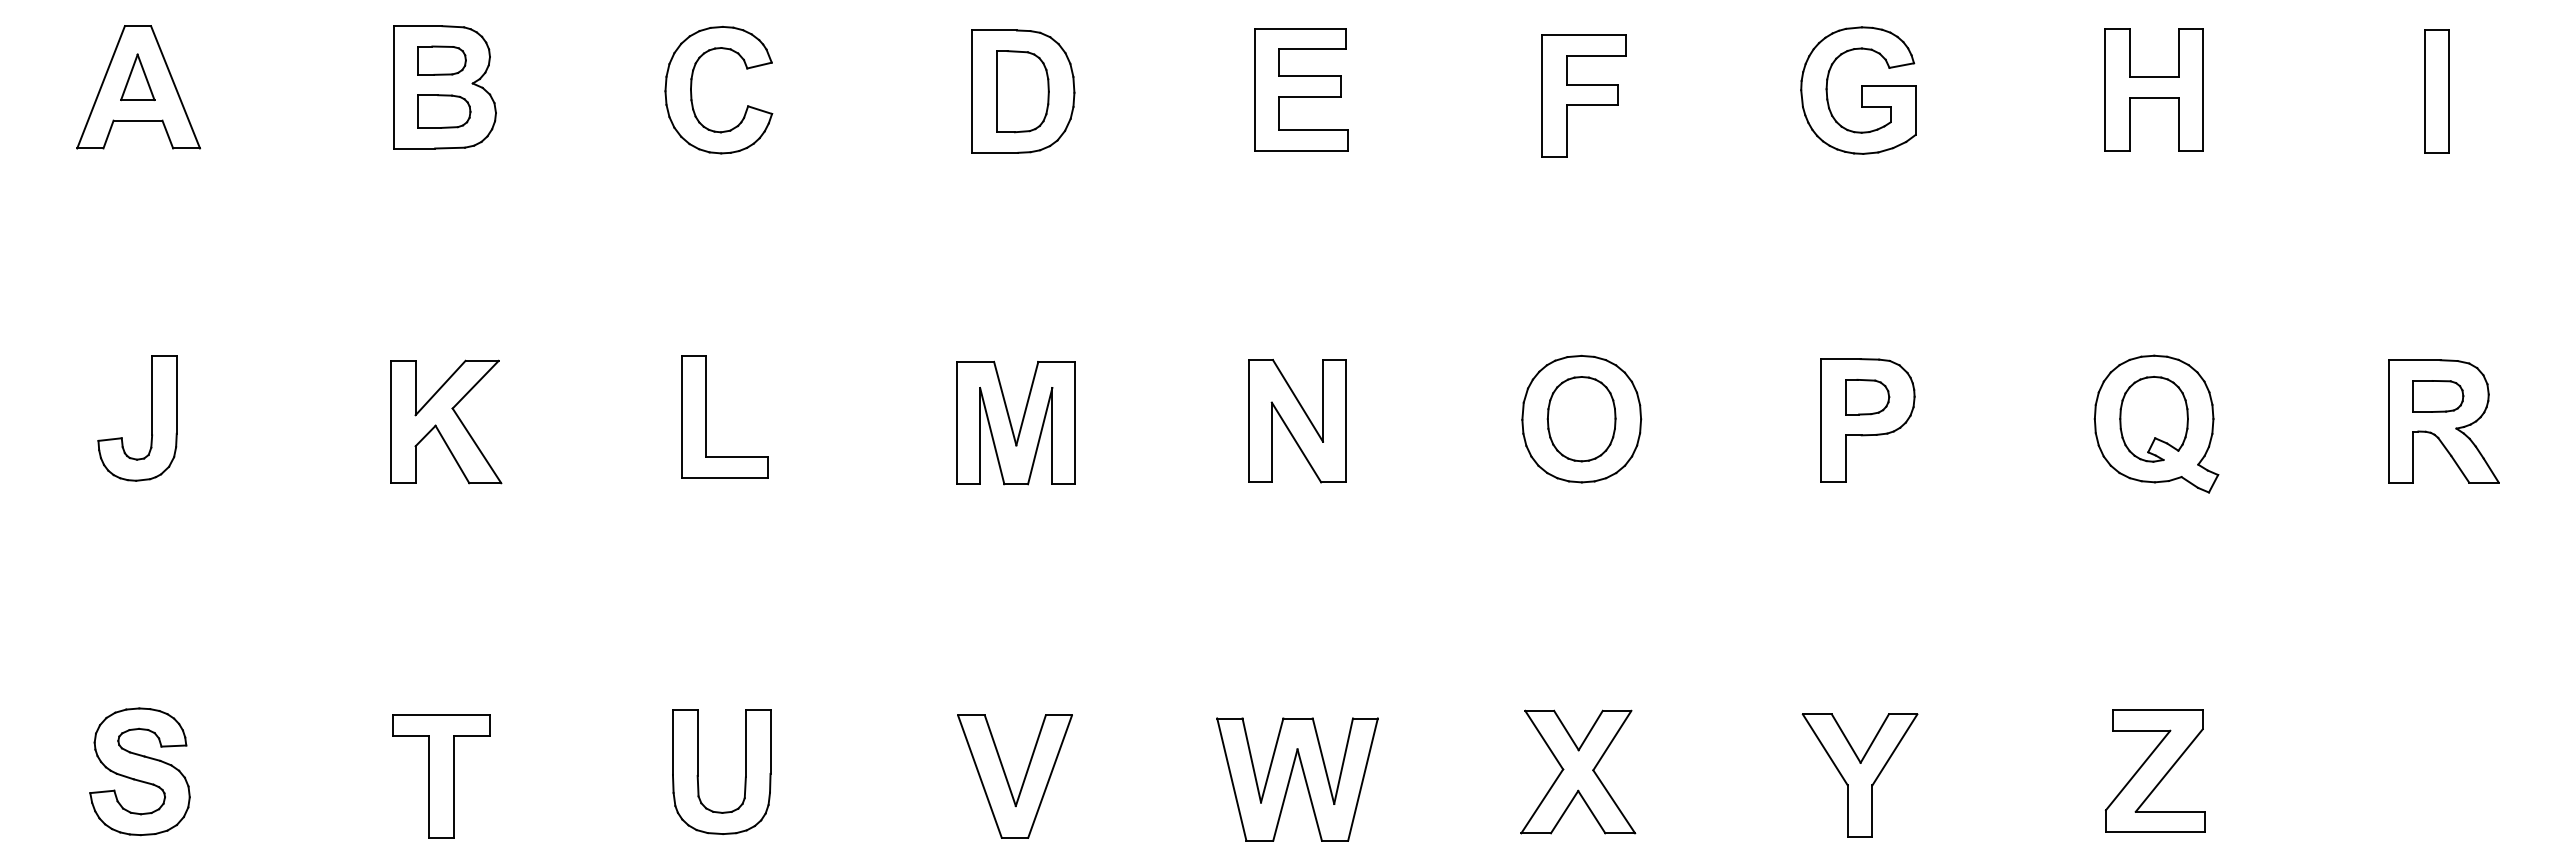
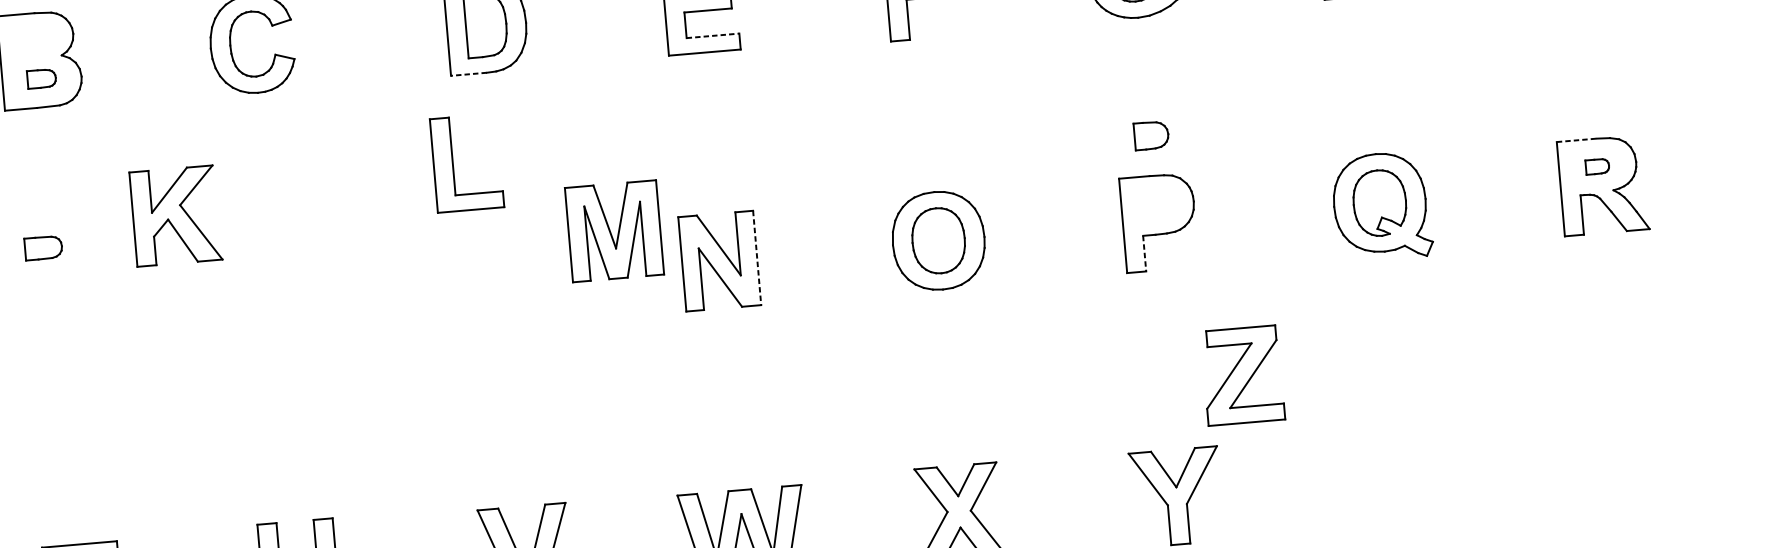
part: (441, 60) -> (43, 247), moved
part: (444, 111) -> (41, 78), size x0.7
line: (1314, 130) -> (713, 35), solid -> dashed
line: (994, 152) -> (468, 74), solid -> dashed
line: (2414, 360) -> (1576, 140), solid -> dashed
part: (2438, 396) -> (1597, 166), size x0.6
part: (1867, 397) -> (1151, 135), moved
part: (706, 416) -> (452, 163), moved
part: (446, 421) -> (176, 215), moved
line: (1346, 421) -> (757, 258), solid -> dashed
part: (1015, 422) -> (613, 230), moved
line: (1845, 458) -> (1144, 253), solid -> dashed
part: (2154, 770) -> (1241, 375), moved

